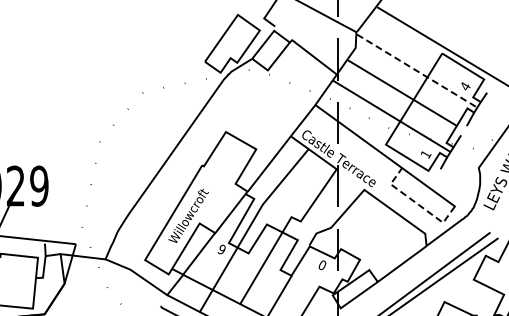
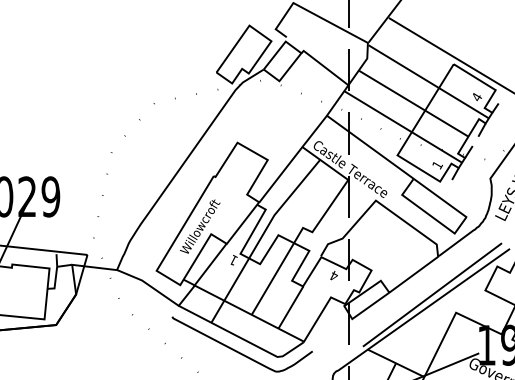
line: (417, 71) -> (429, 82), dashed -> solid
line: (416, 203) -> (428, 214), dashed -> solid
text: (221, 248) -> (233, 259), 6 -> 1
text: (321, 264) -> (333, 275), 0 -> 4

